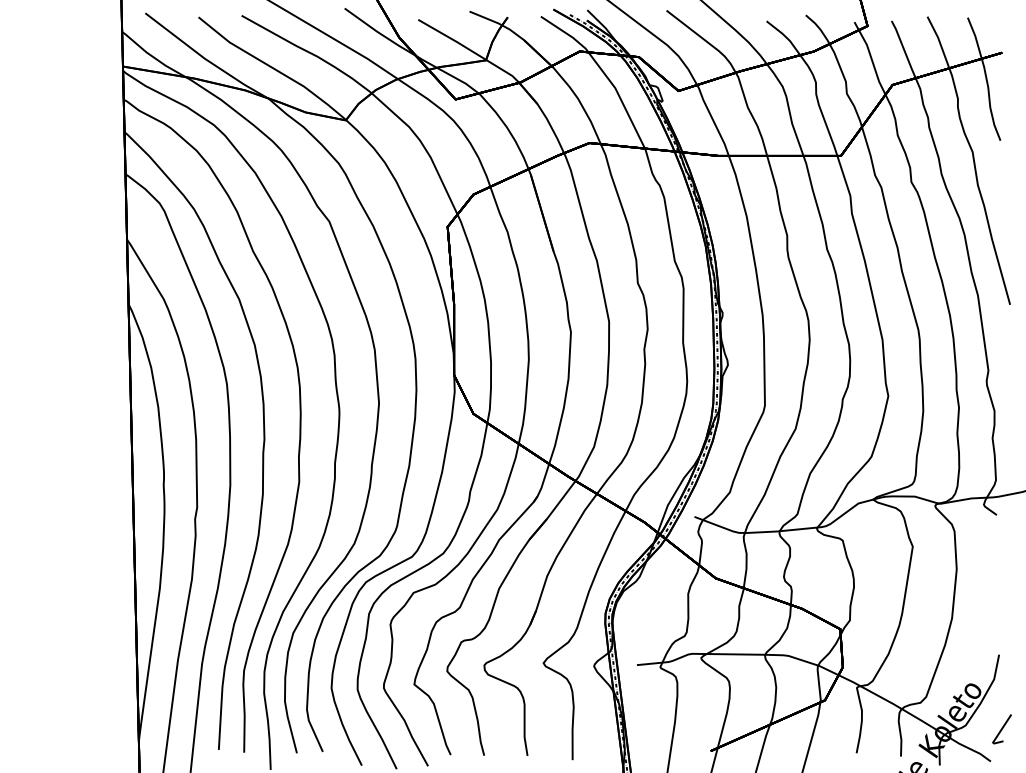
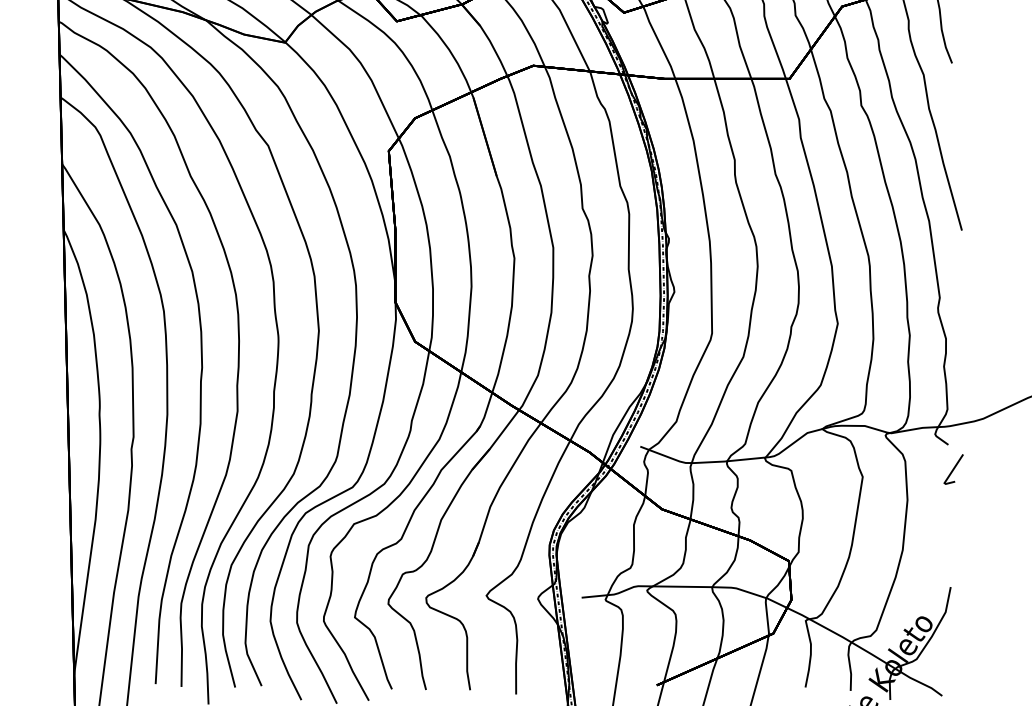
line: (1001, 729) -> (953, 469), moved

